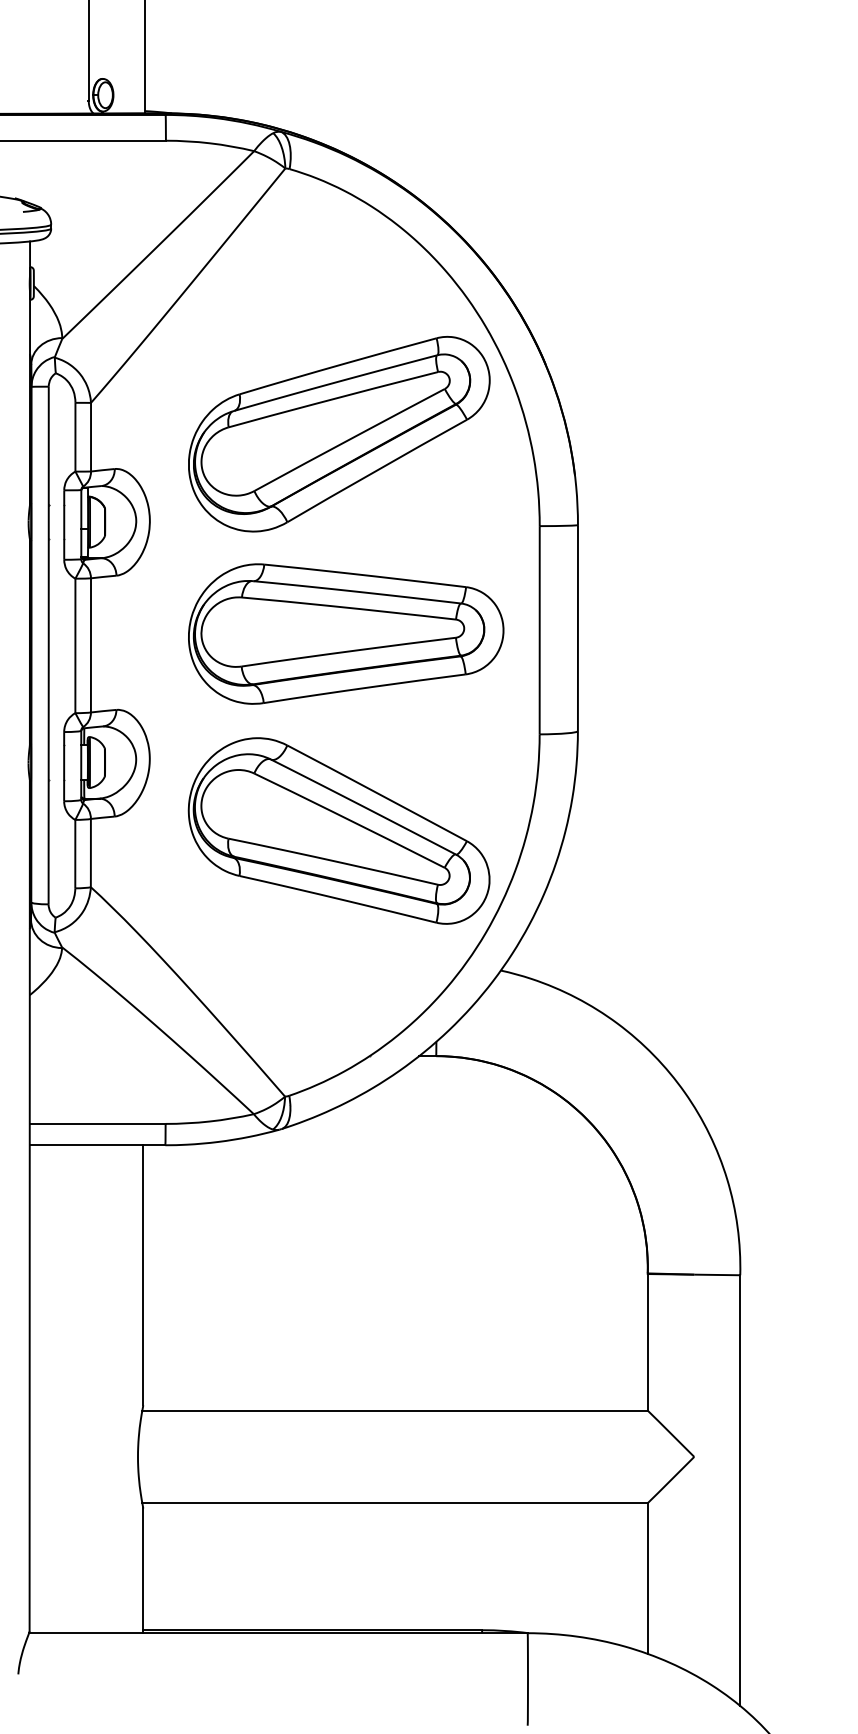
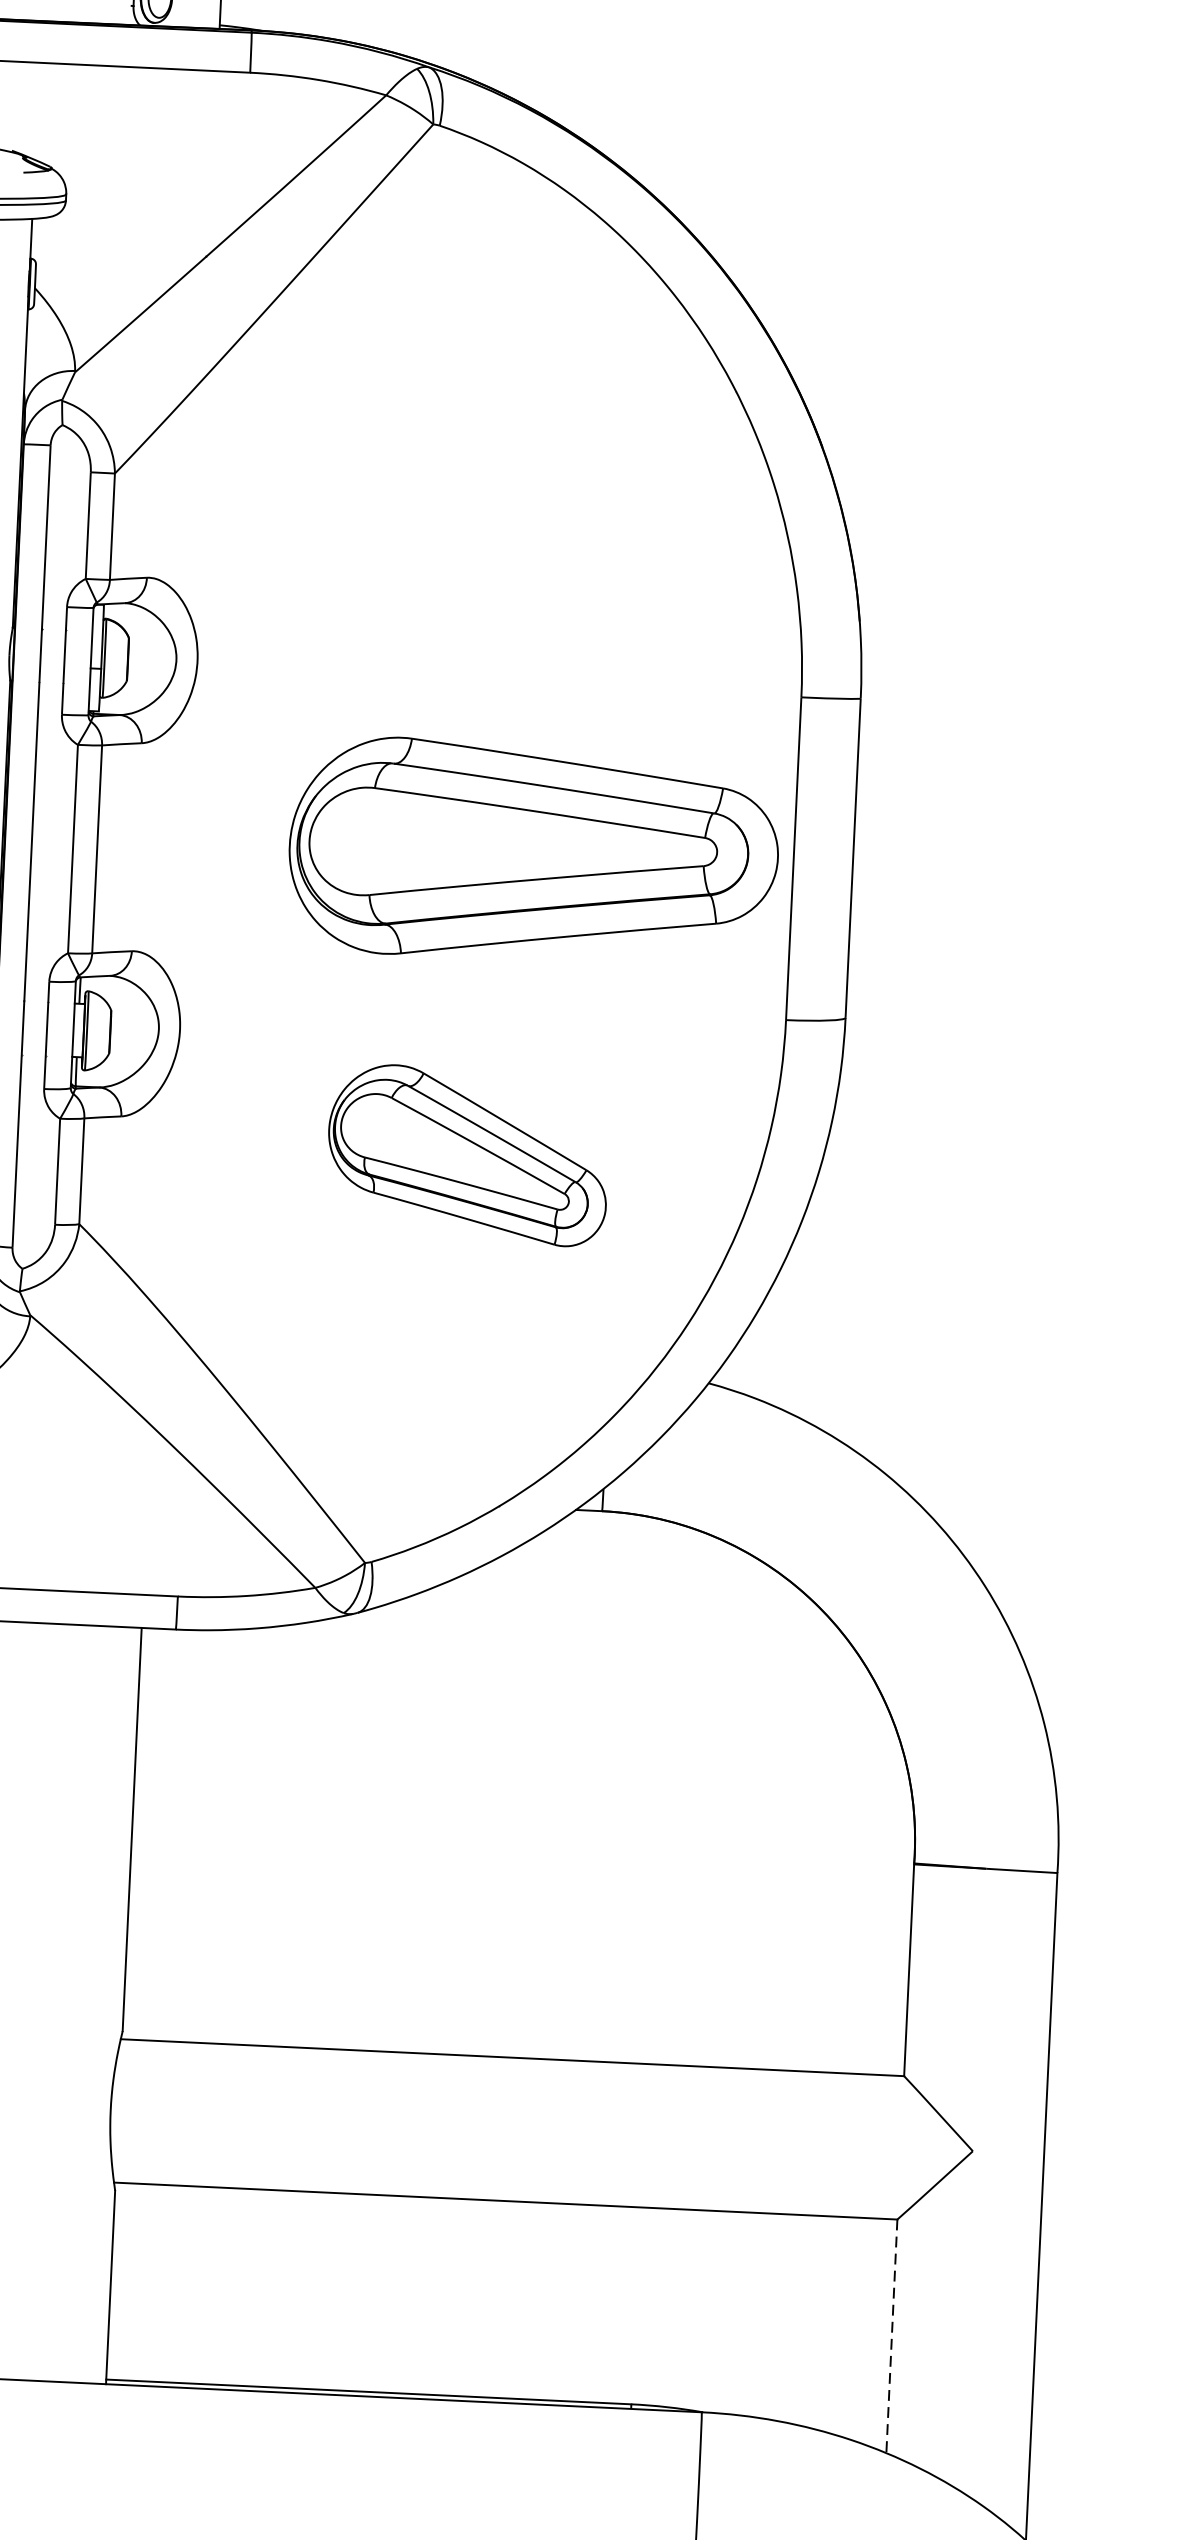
part: (339, 434) -> (497, 540), removed
part: (346, 633) -> (534, 851), moved
part: (338, 830) -> (467, 1154), size x0.6
line: (647, 1579) -> (891, 2337), solid -> dashed

